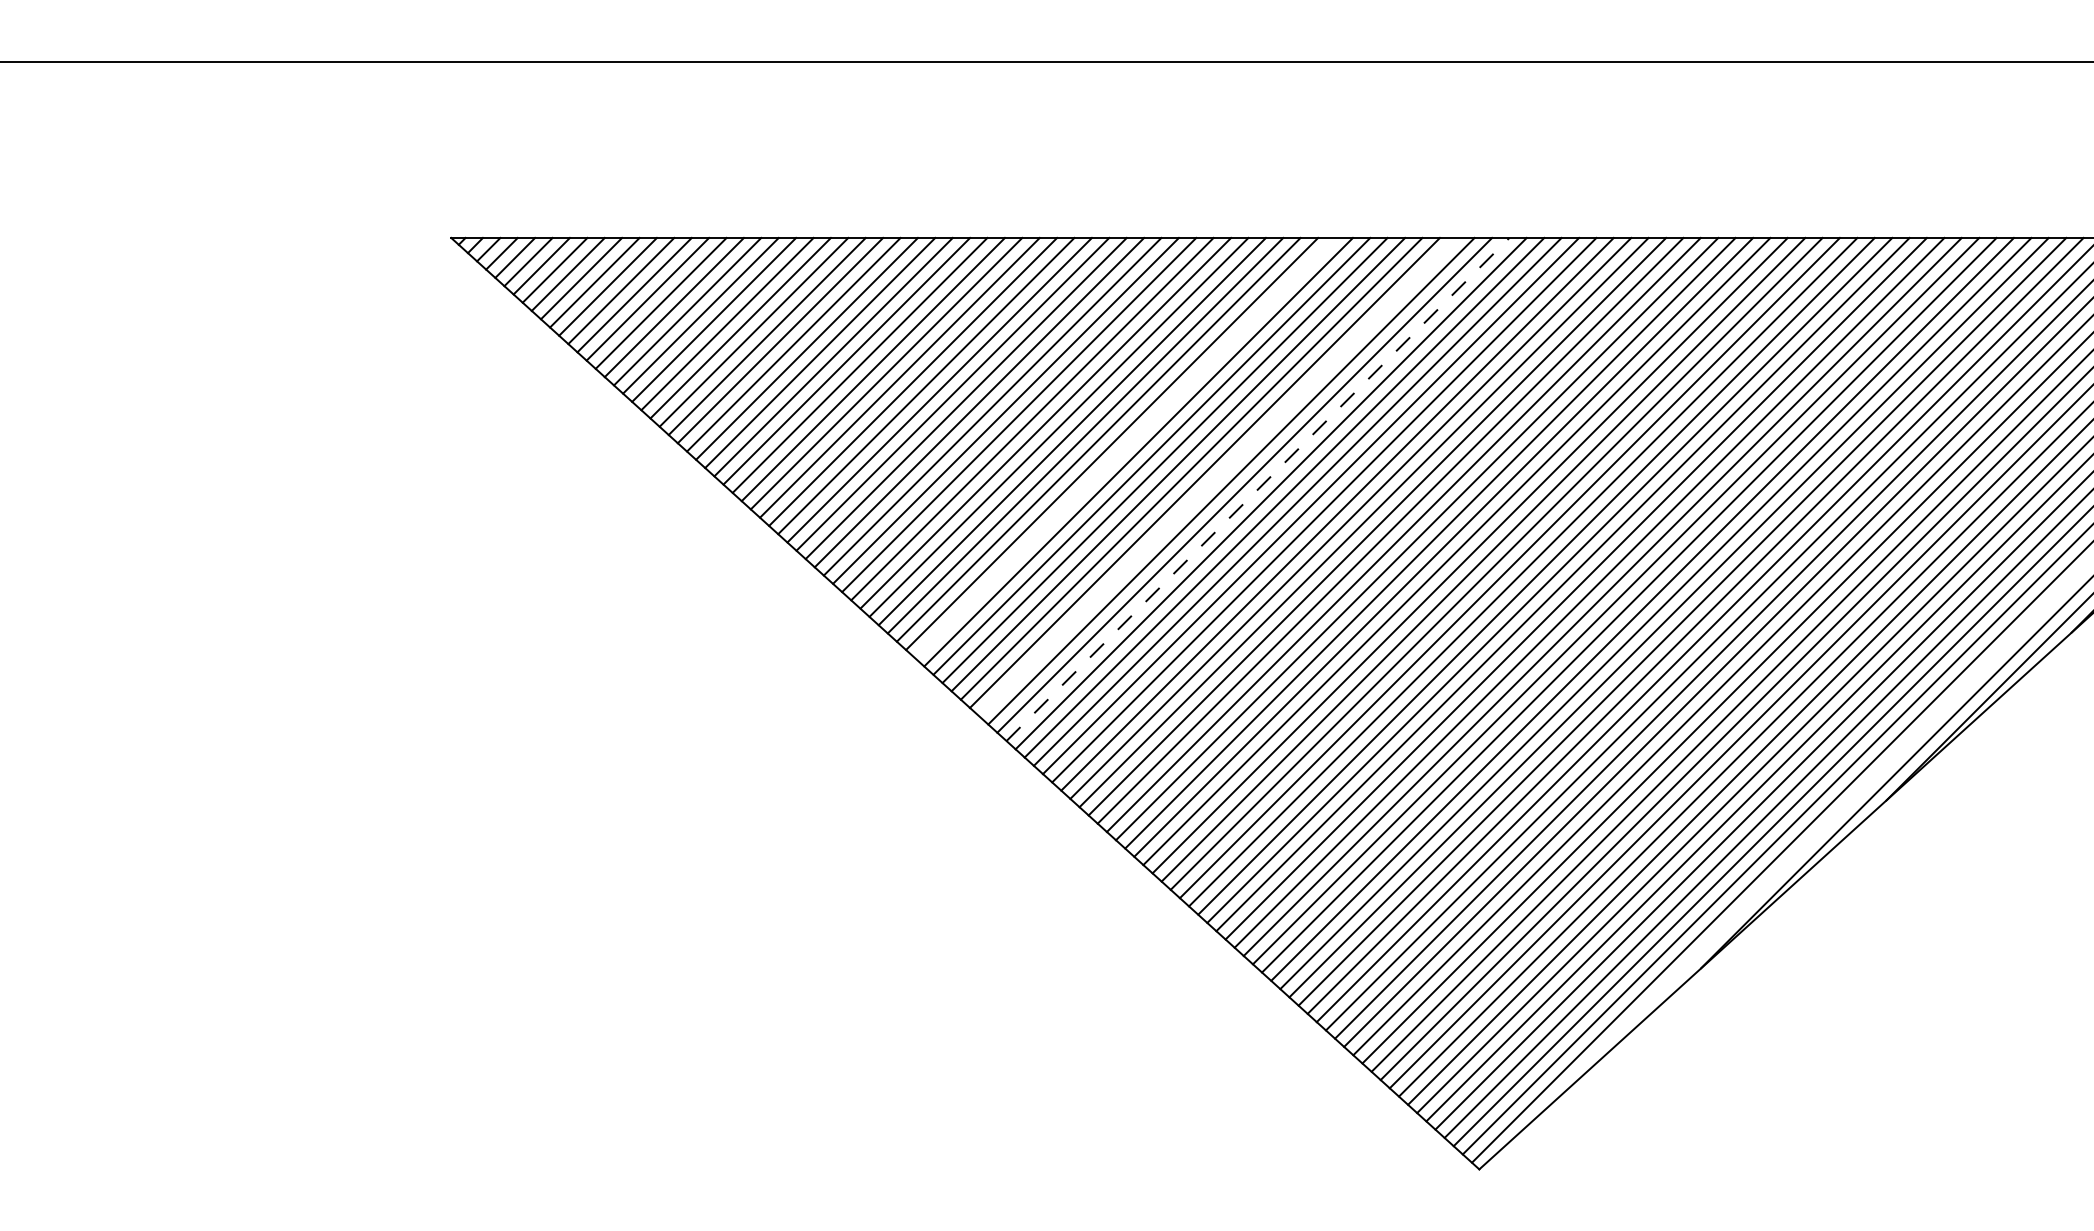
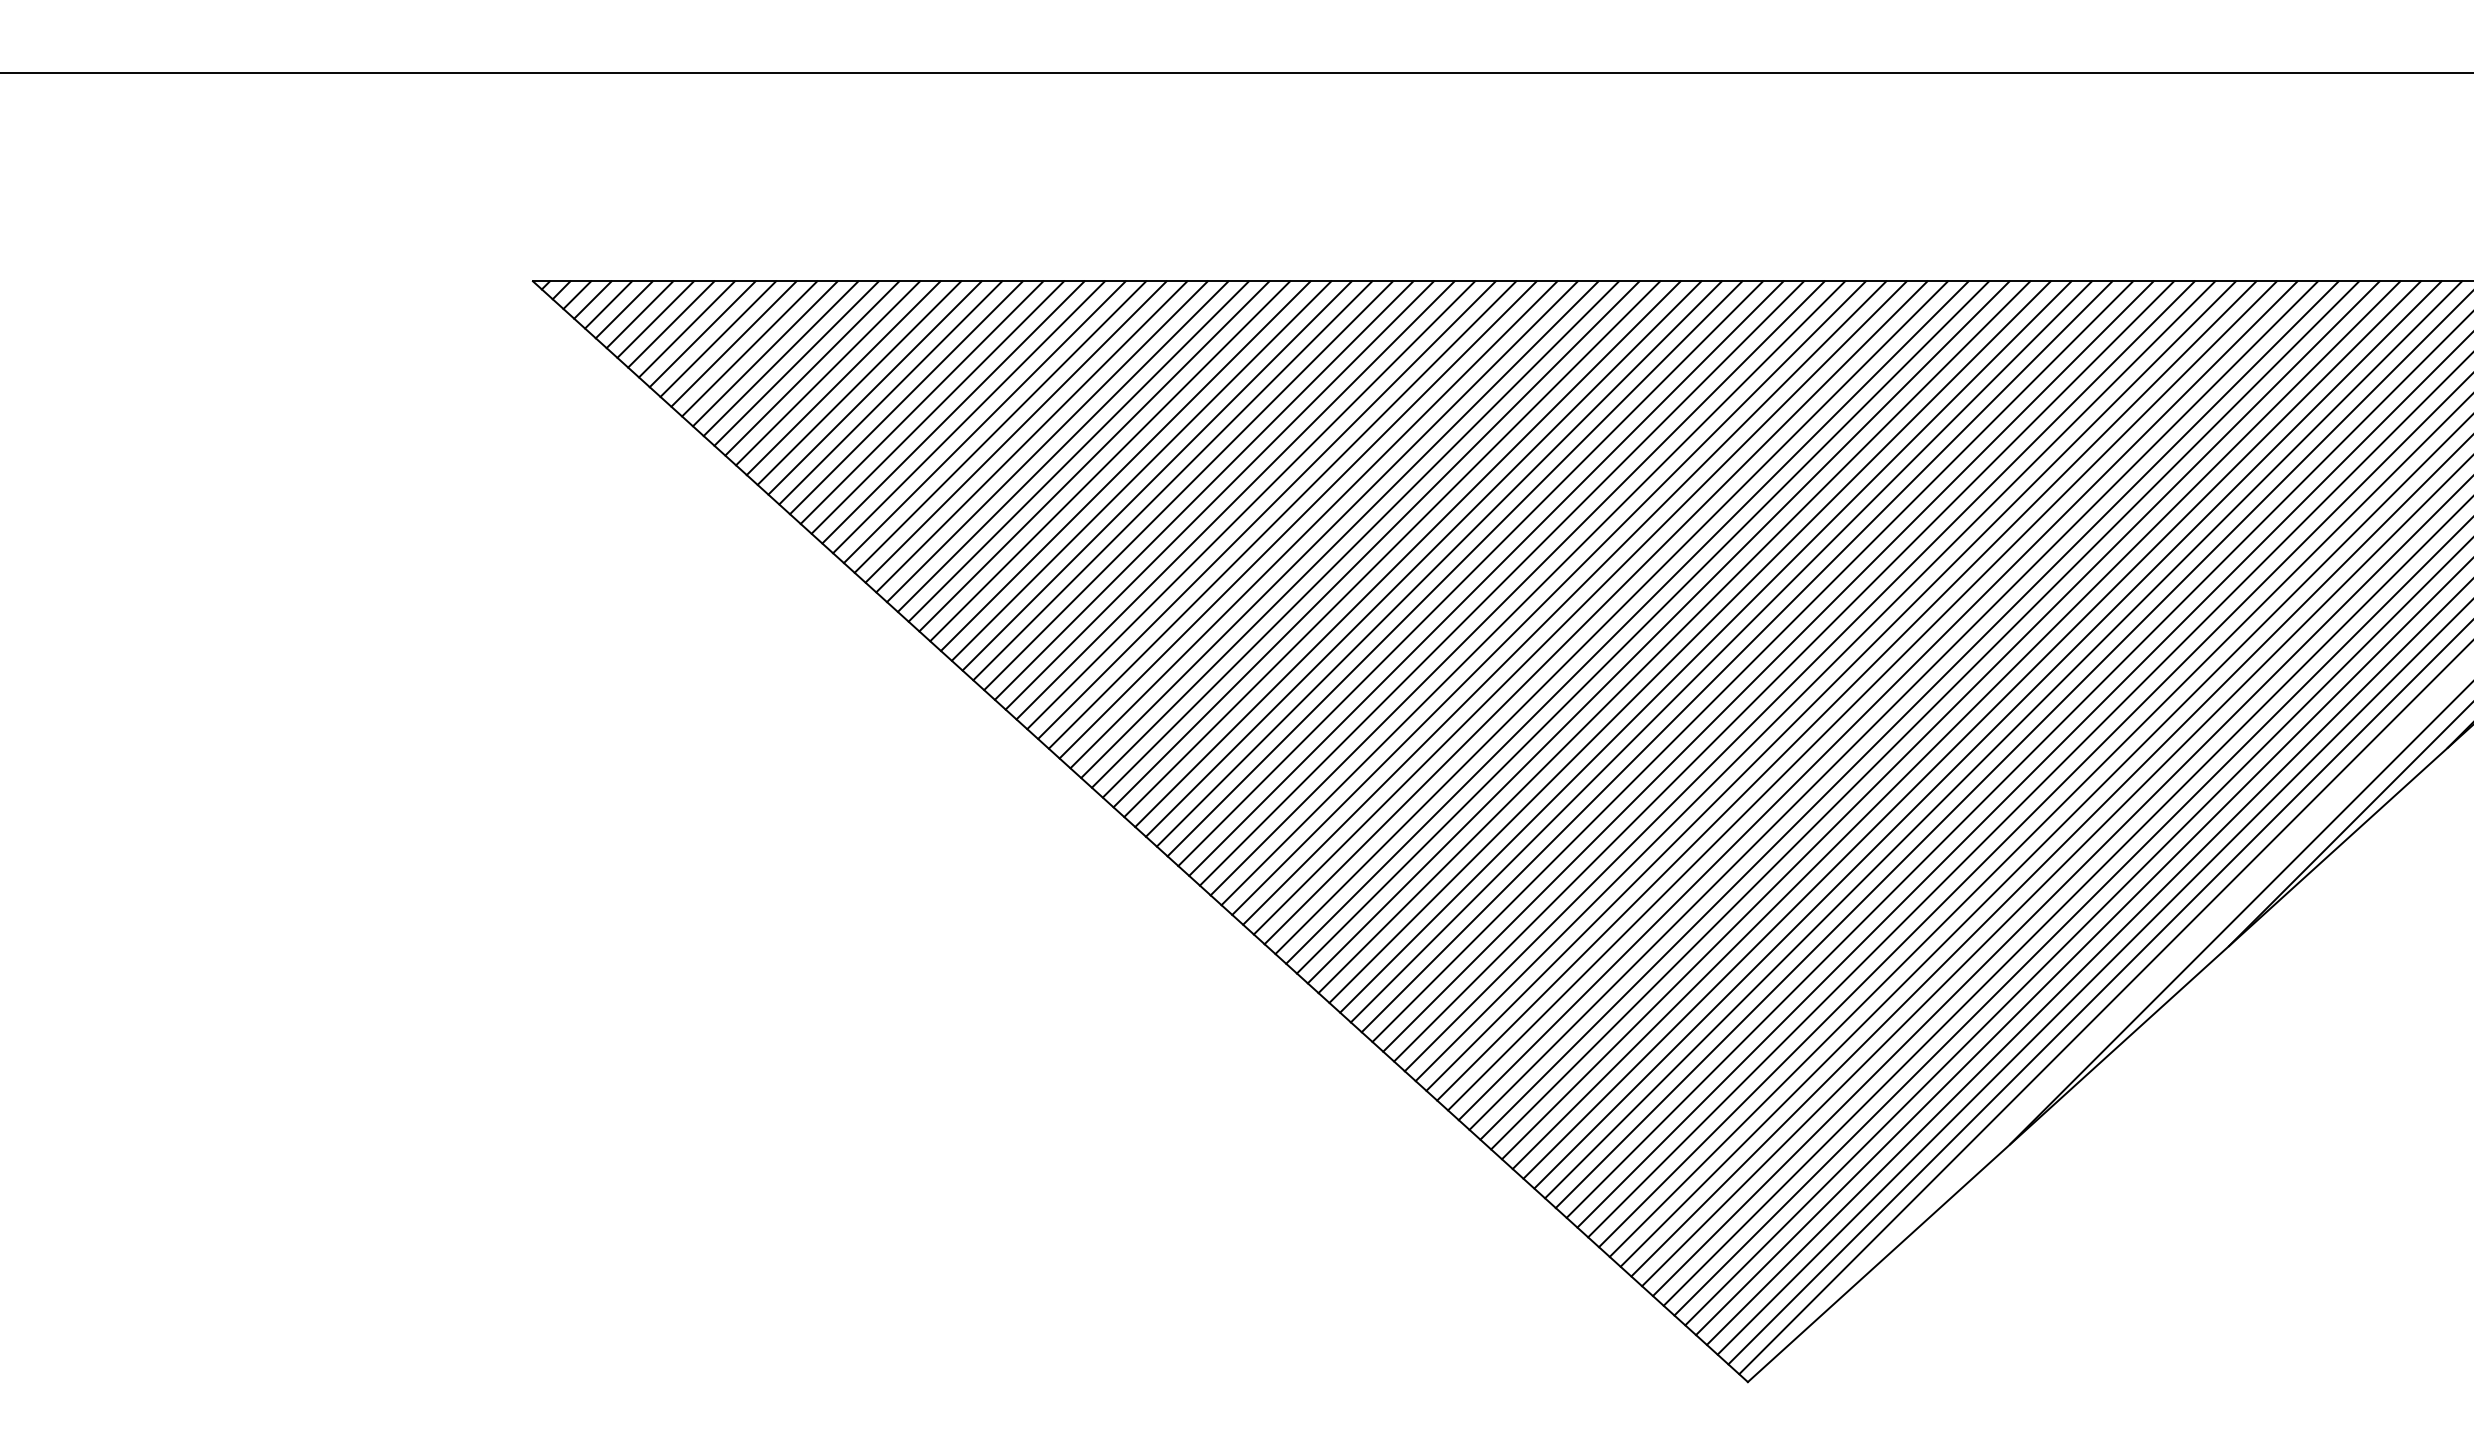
line: (1125, 447) -> (1329, 529), added
line: (1217, 476) -> (1438, 563), added
line: (1258, 489) -> (1486, 578), dashed -> solid

